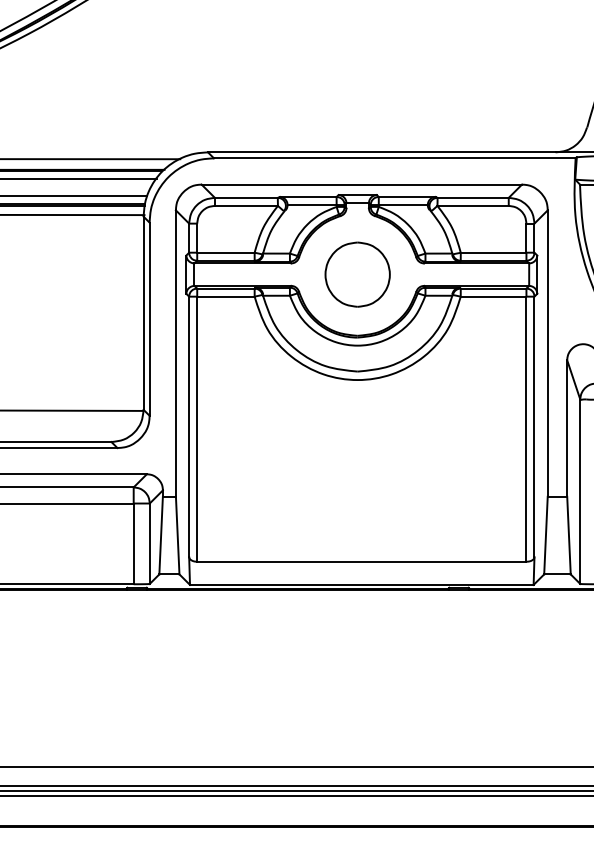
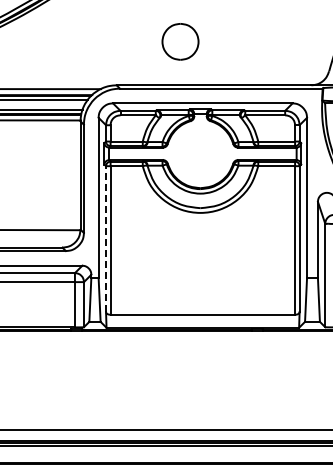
part: (357, 274) -> (180, 41), moved
line: (189, 425) -> (106, 238), solid -> dashed

